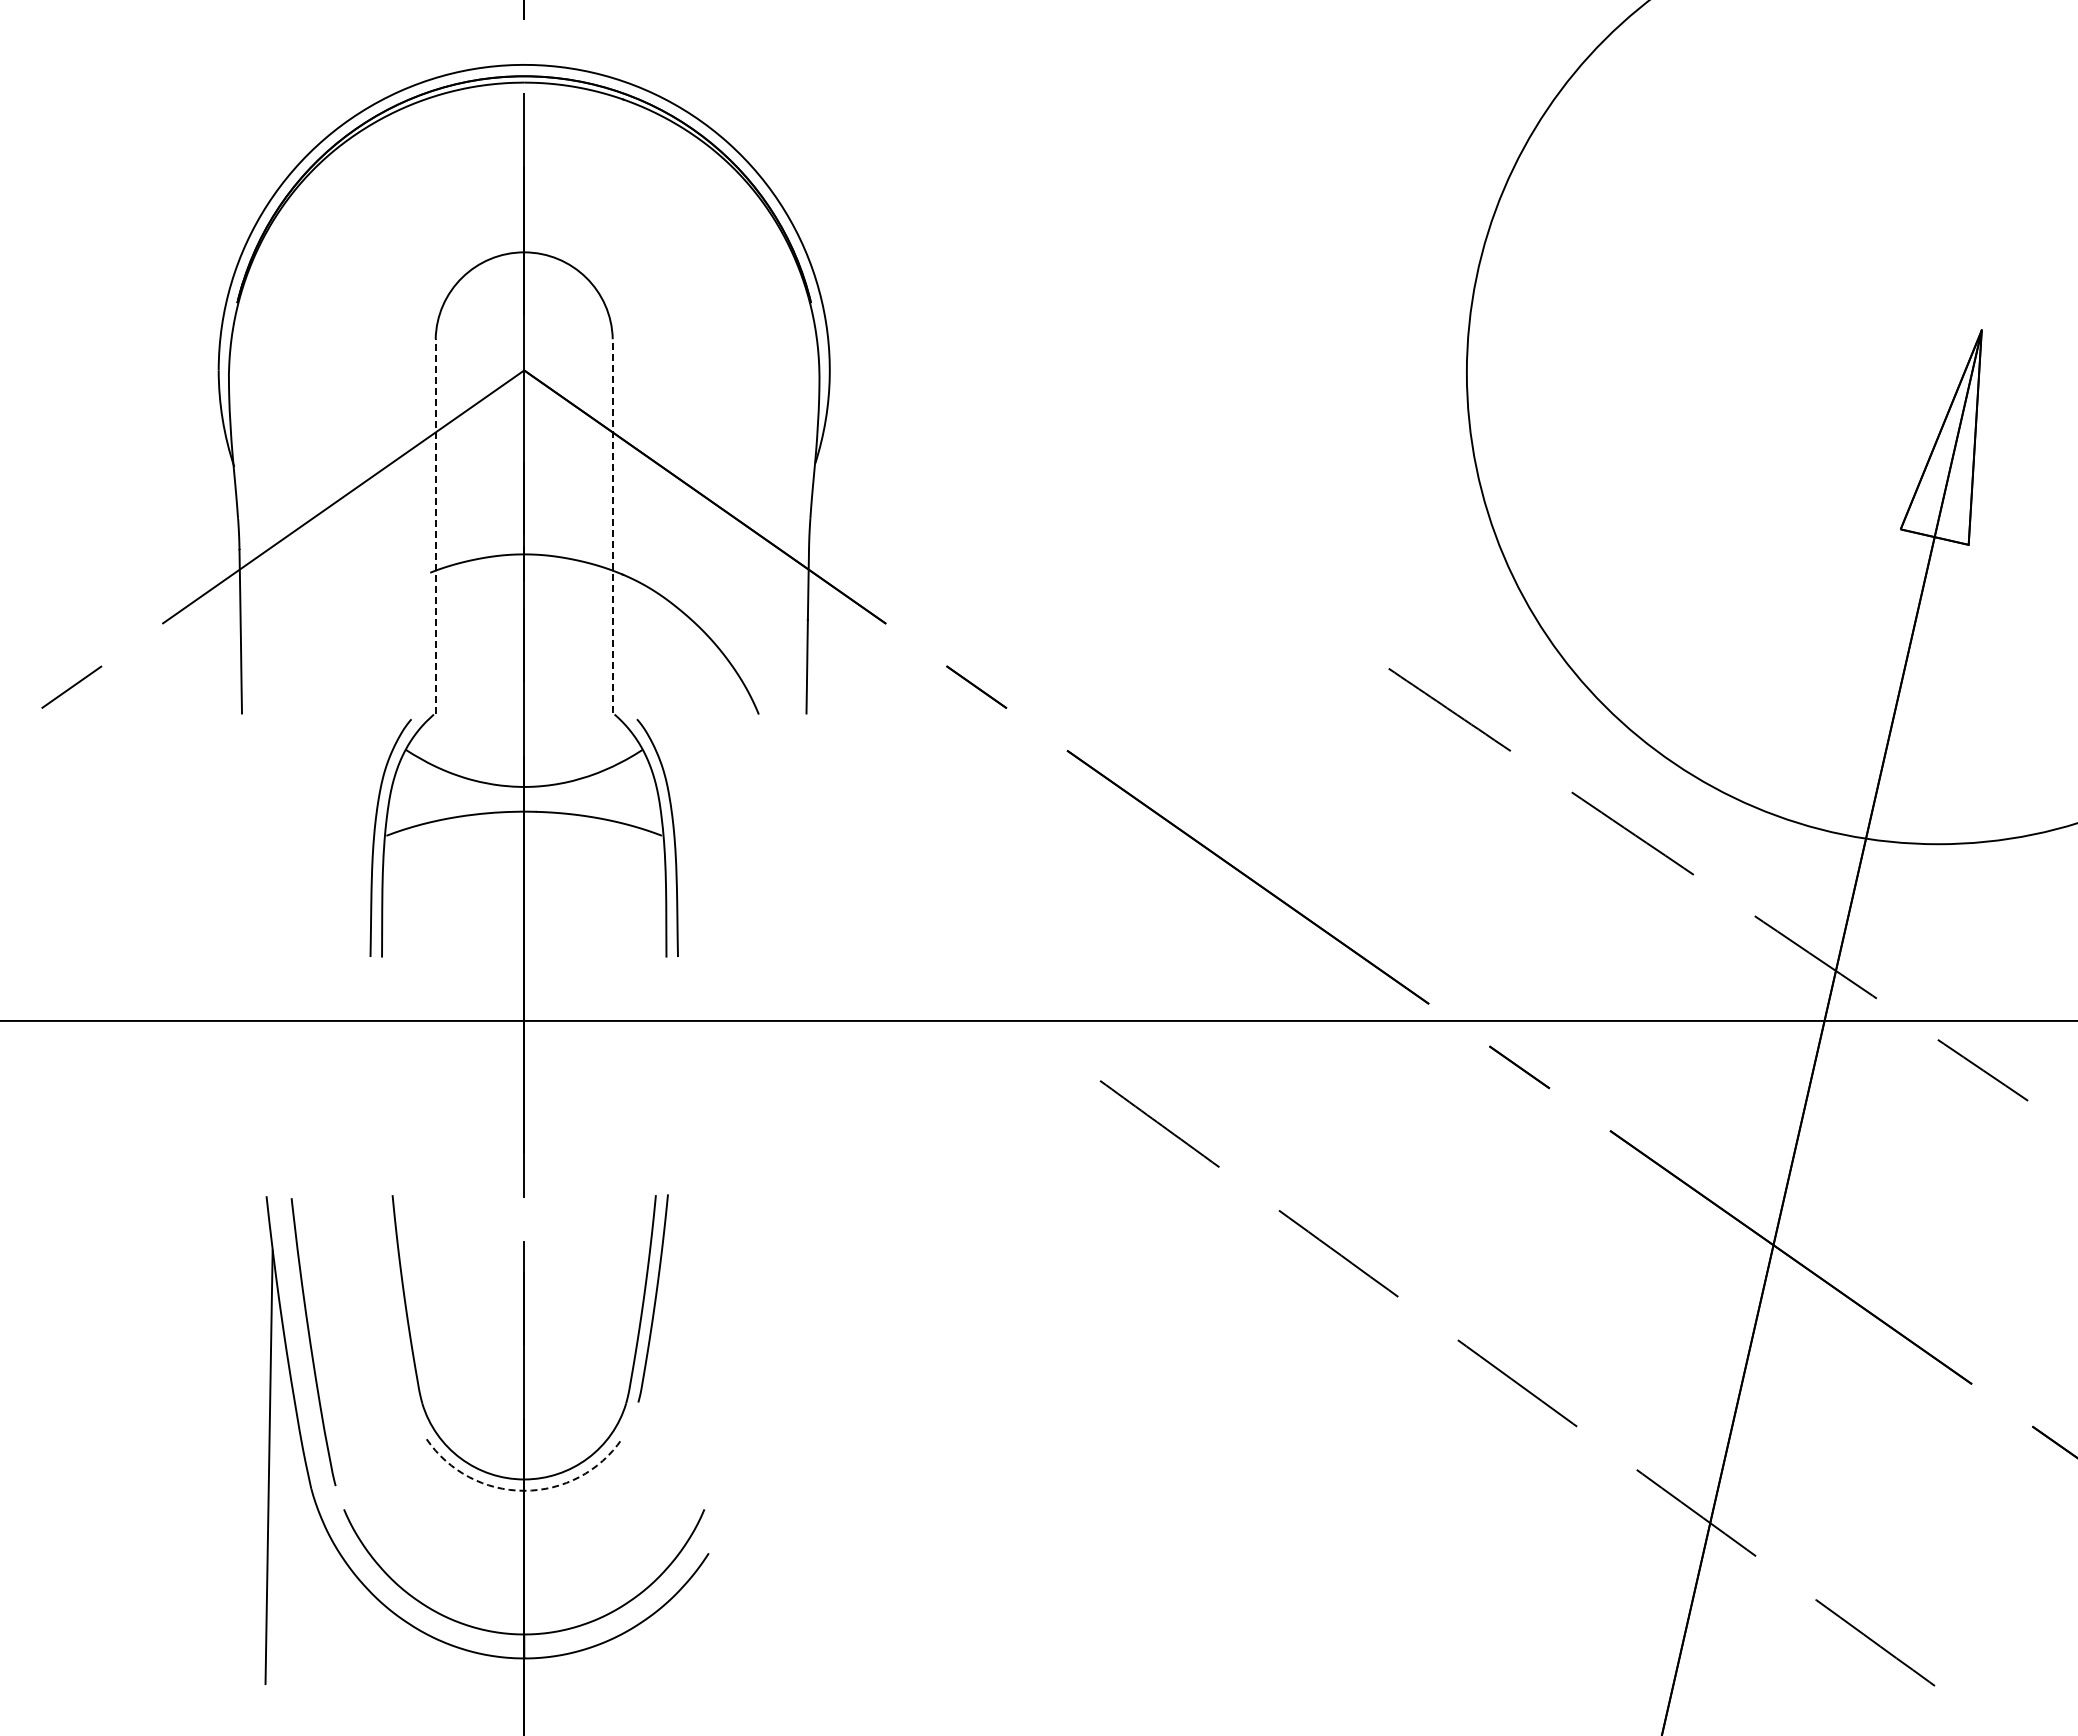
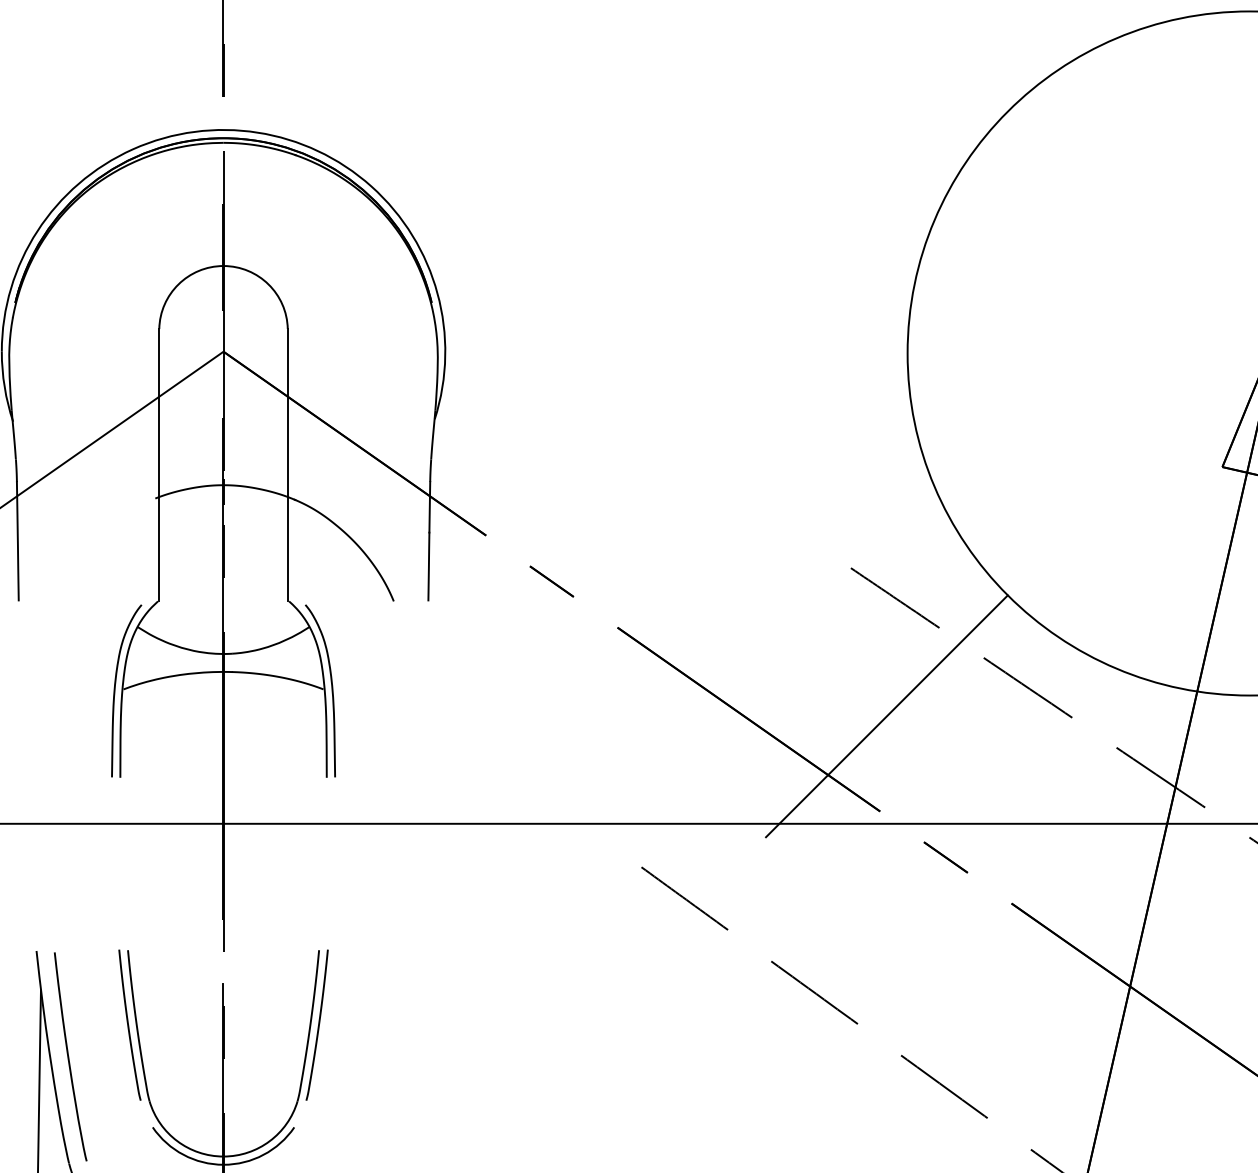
line: (435, 525) -> (159, 464), dashed -> solid
line: (612, 525) -> (287, 464), dashed -> solid
line: (1437, 872) -> (886, 716), added
curve: (393, 1298) -> (128, 1025), added
arc: (524, 1490) -> (223, 1164), dashed -> solid

